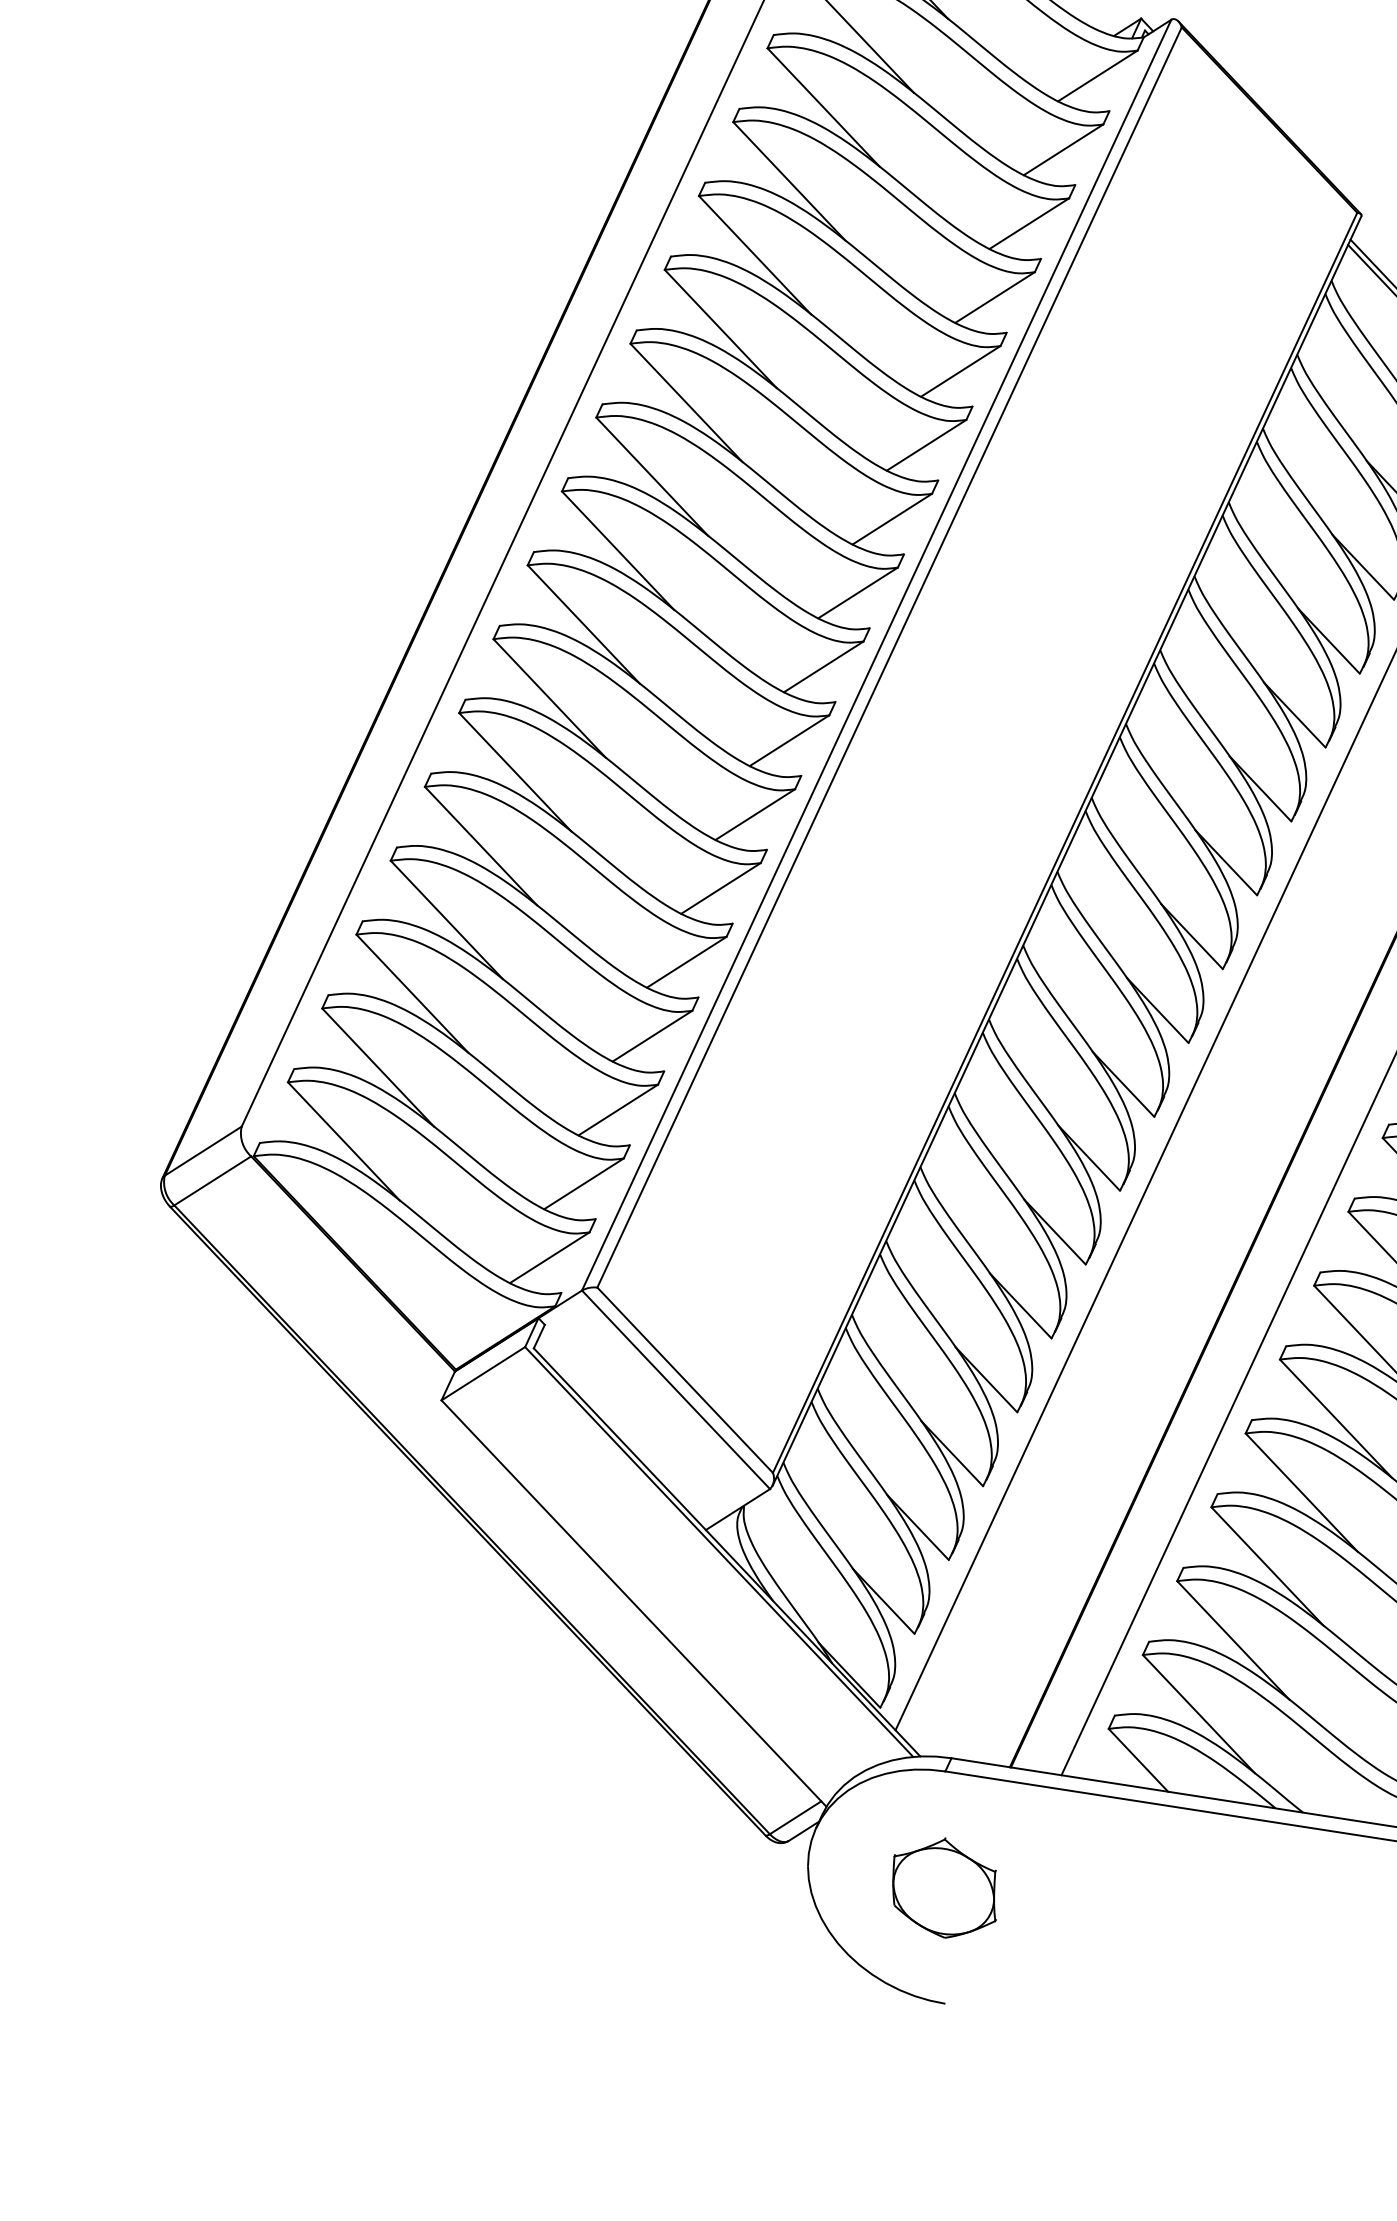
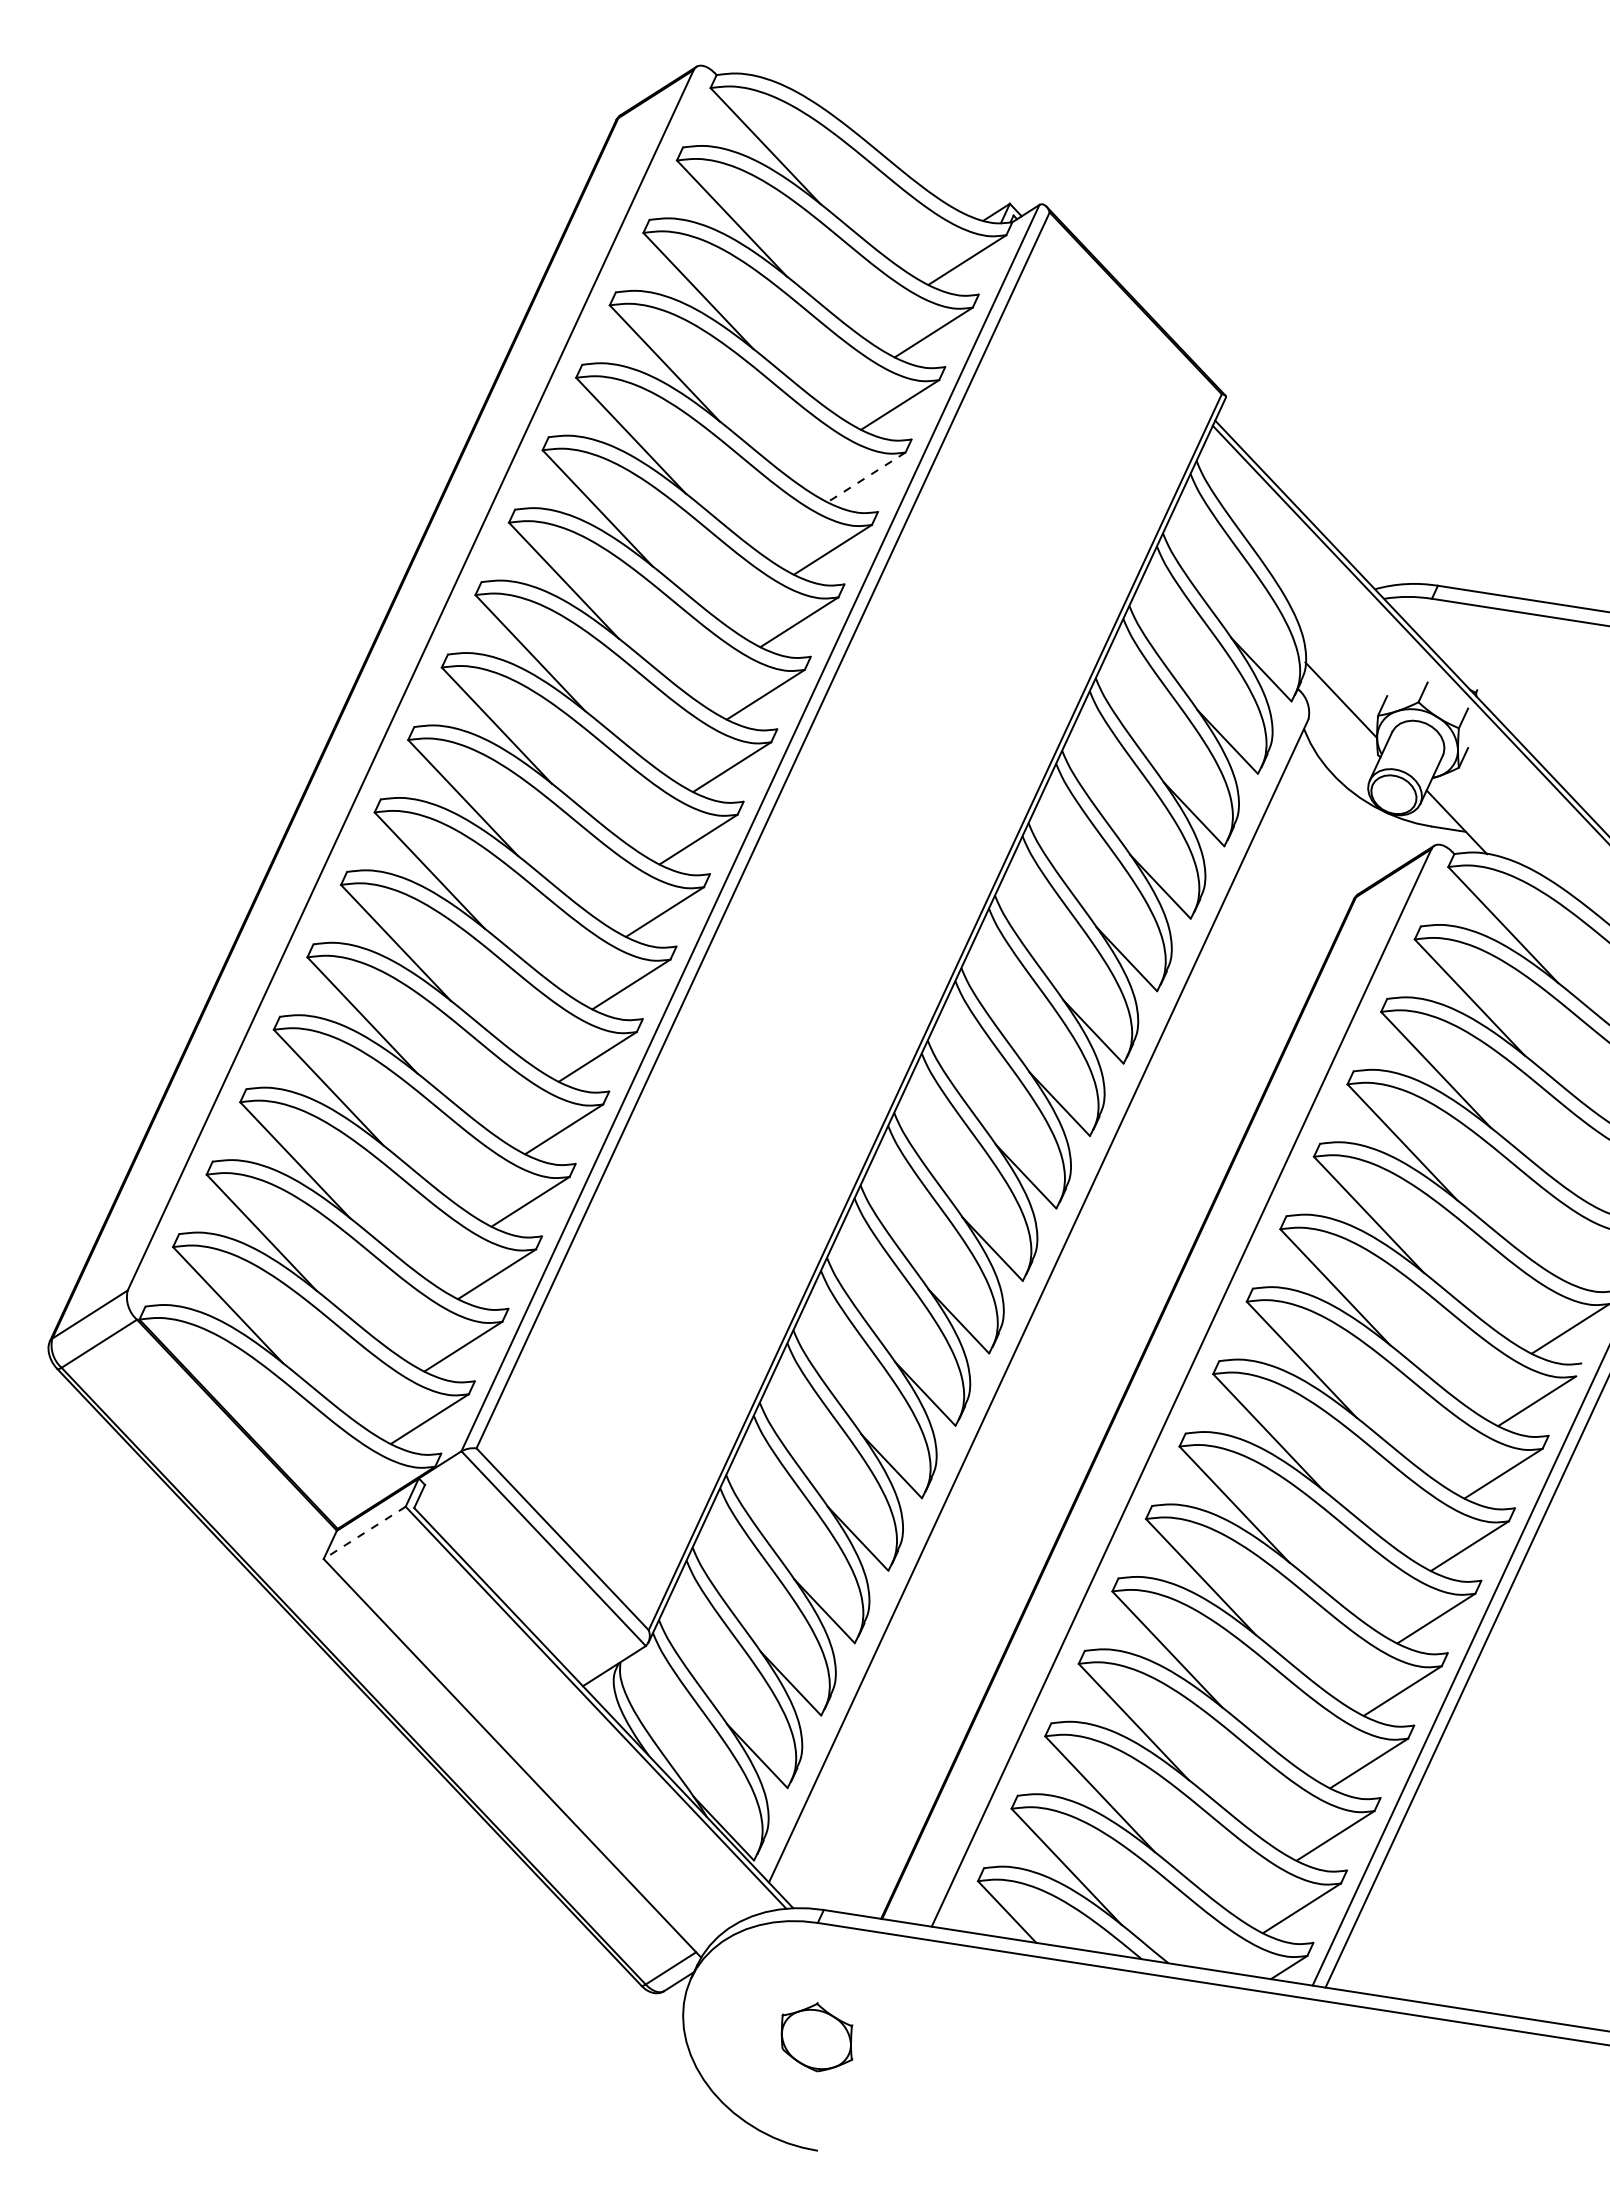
line: (994, 297) -> (866, 477), solid -> dashed
line: (483, 1373) -> (364, 1532), solid -> dashed
part: (944, 1887) -> (816, 2036), size x0.7

